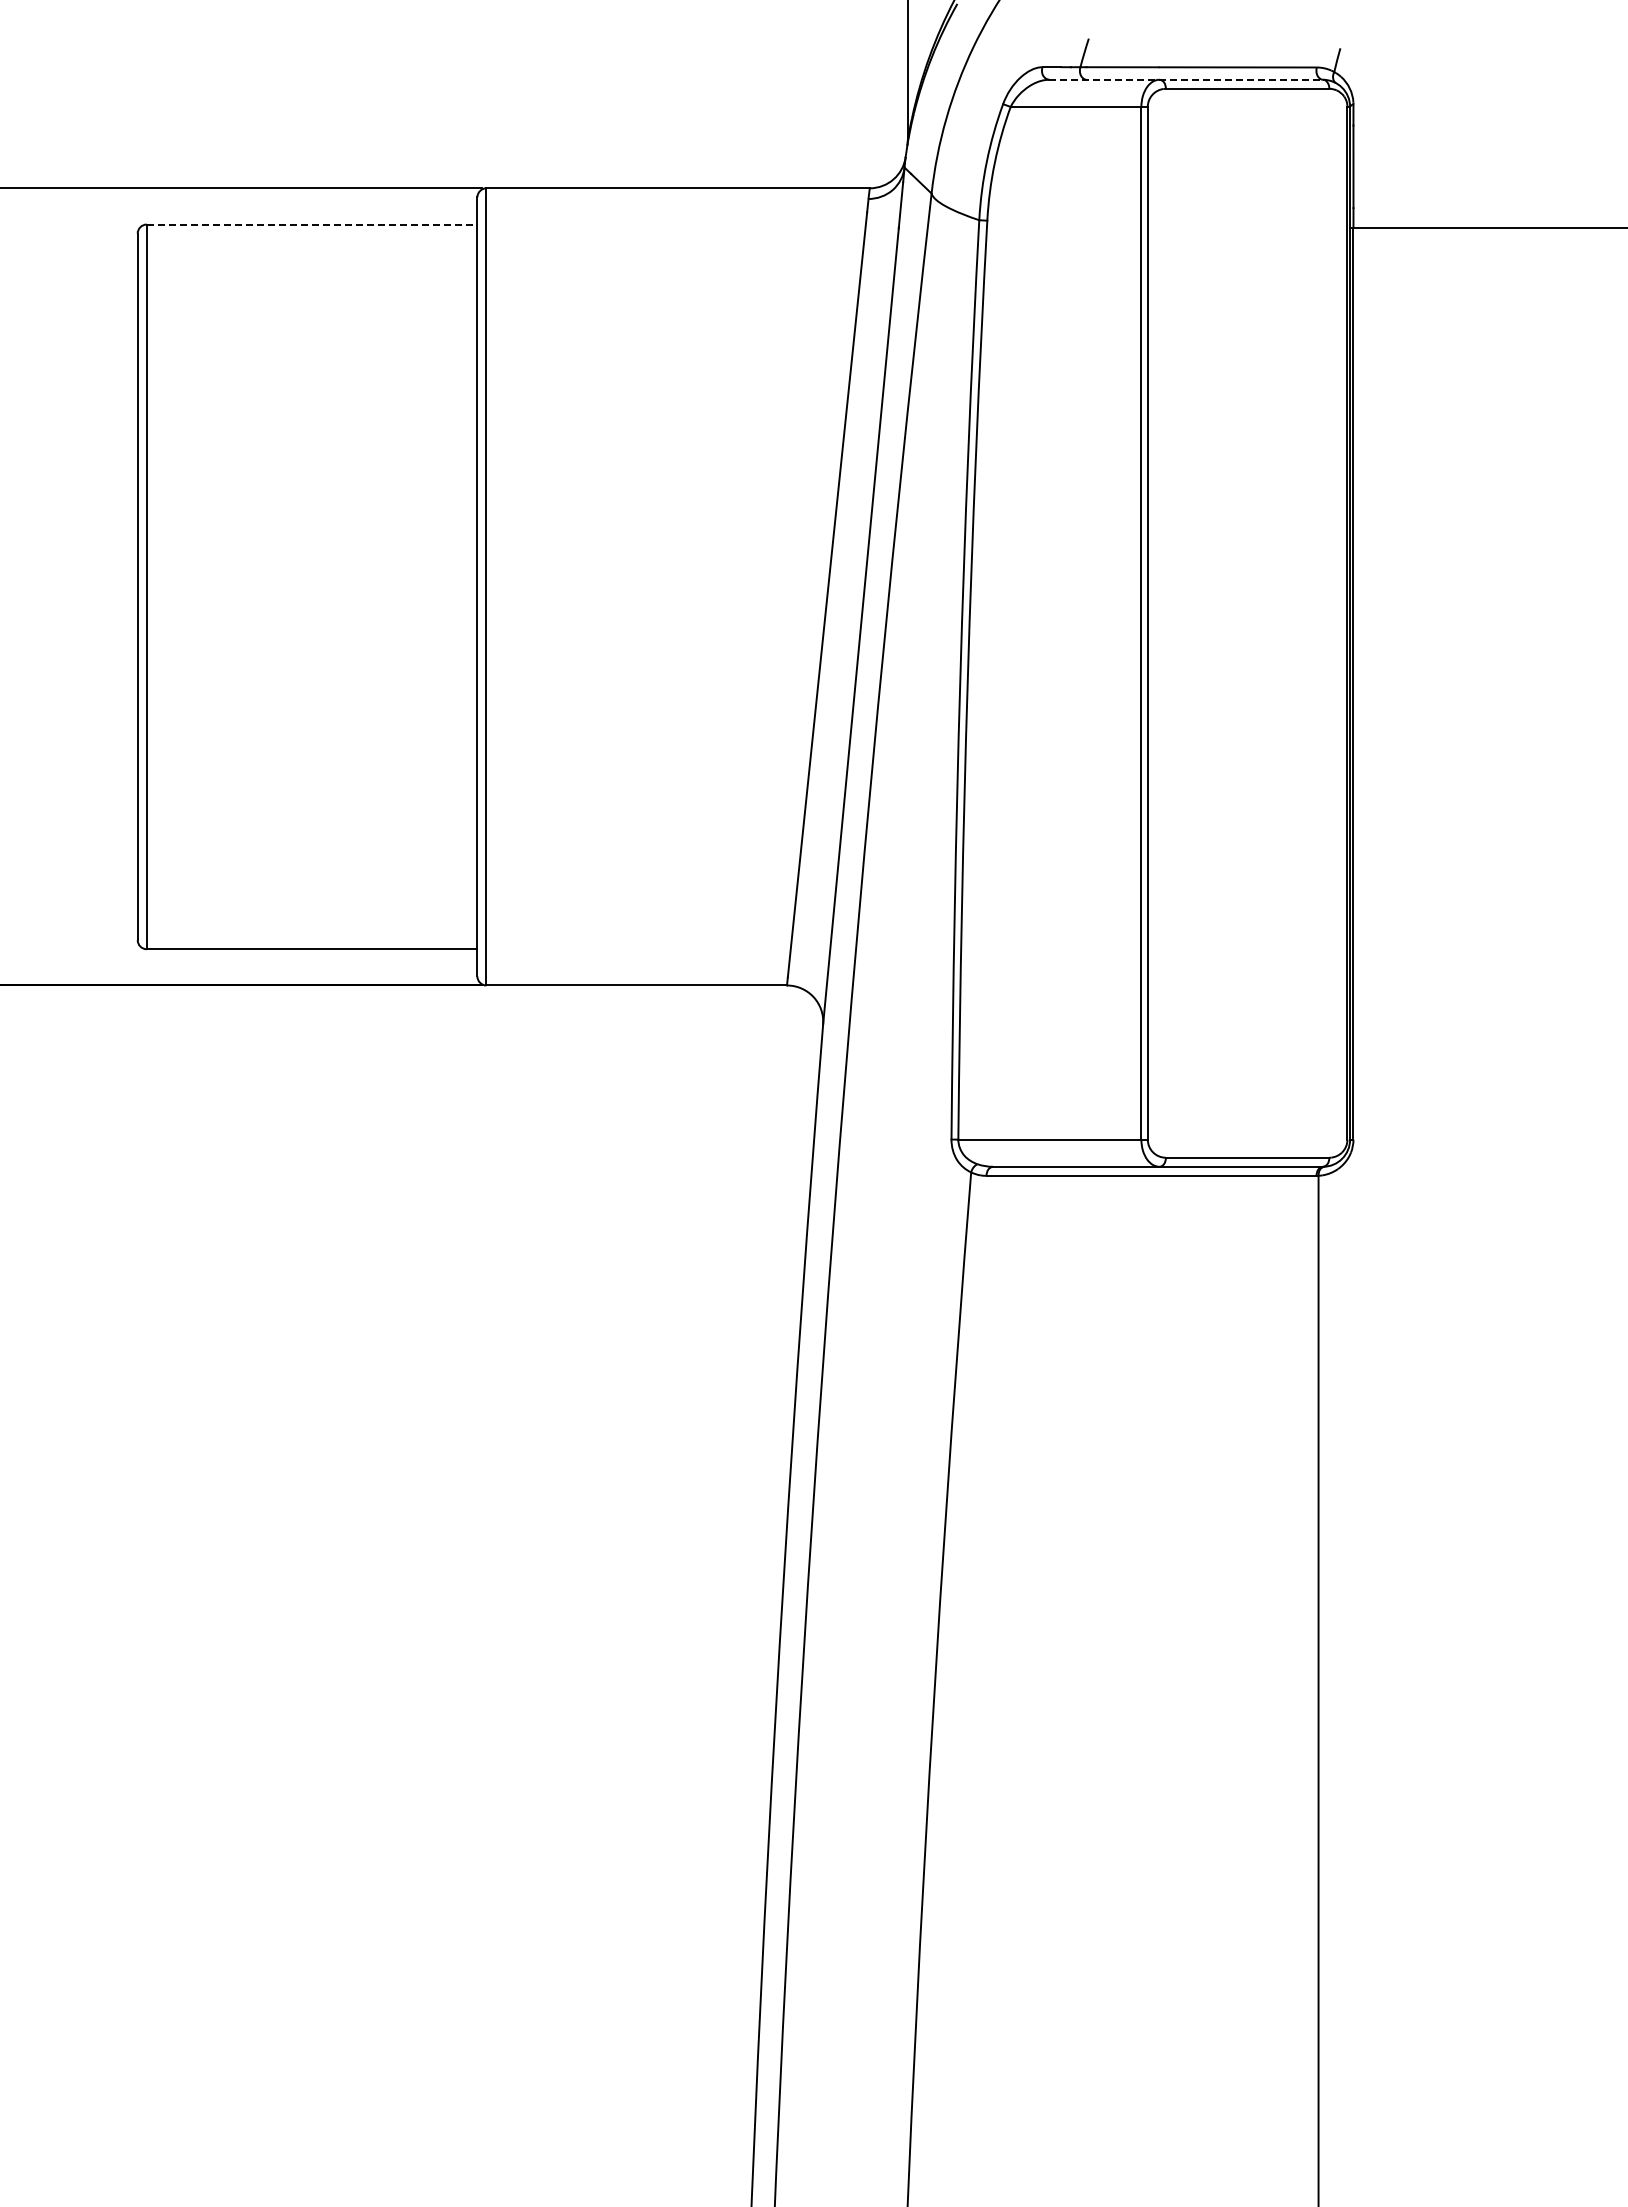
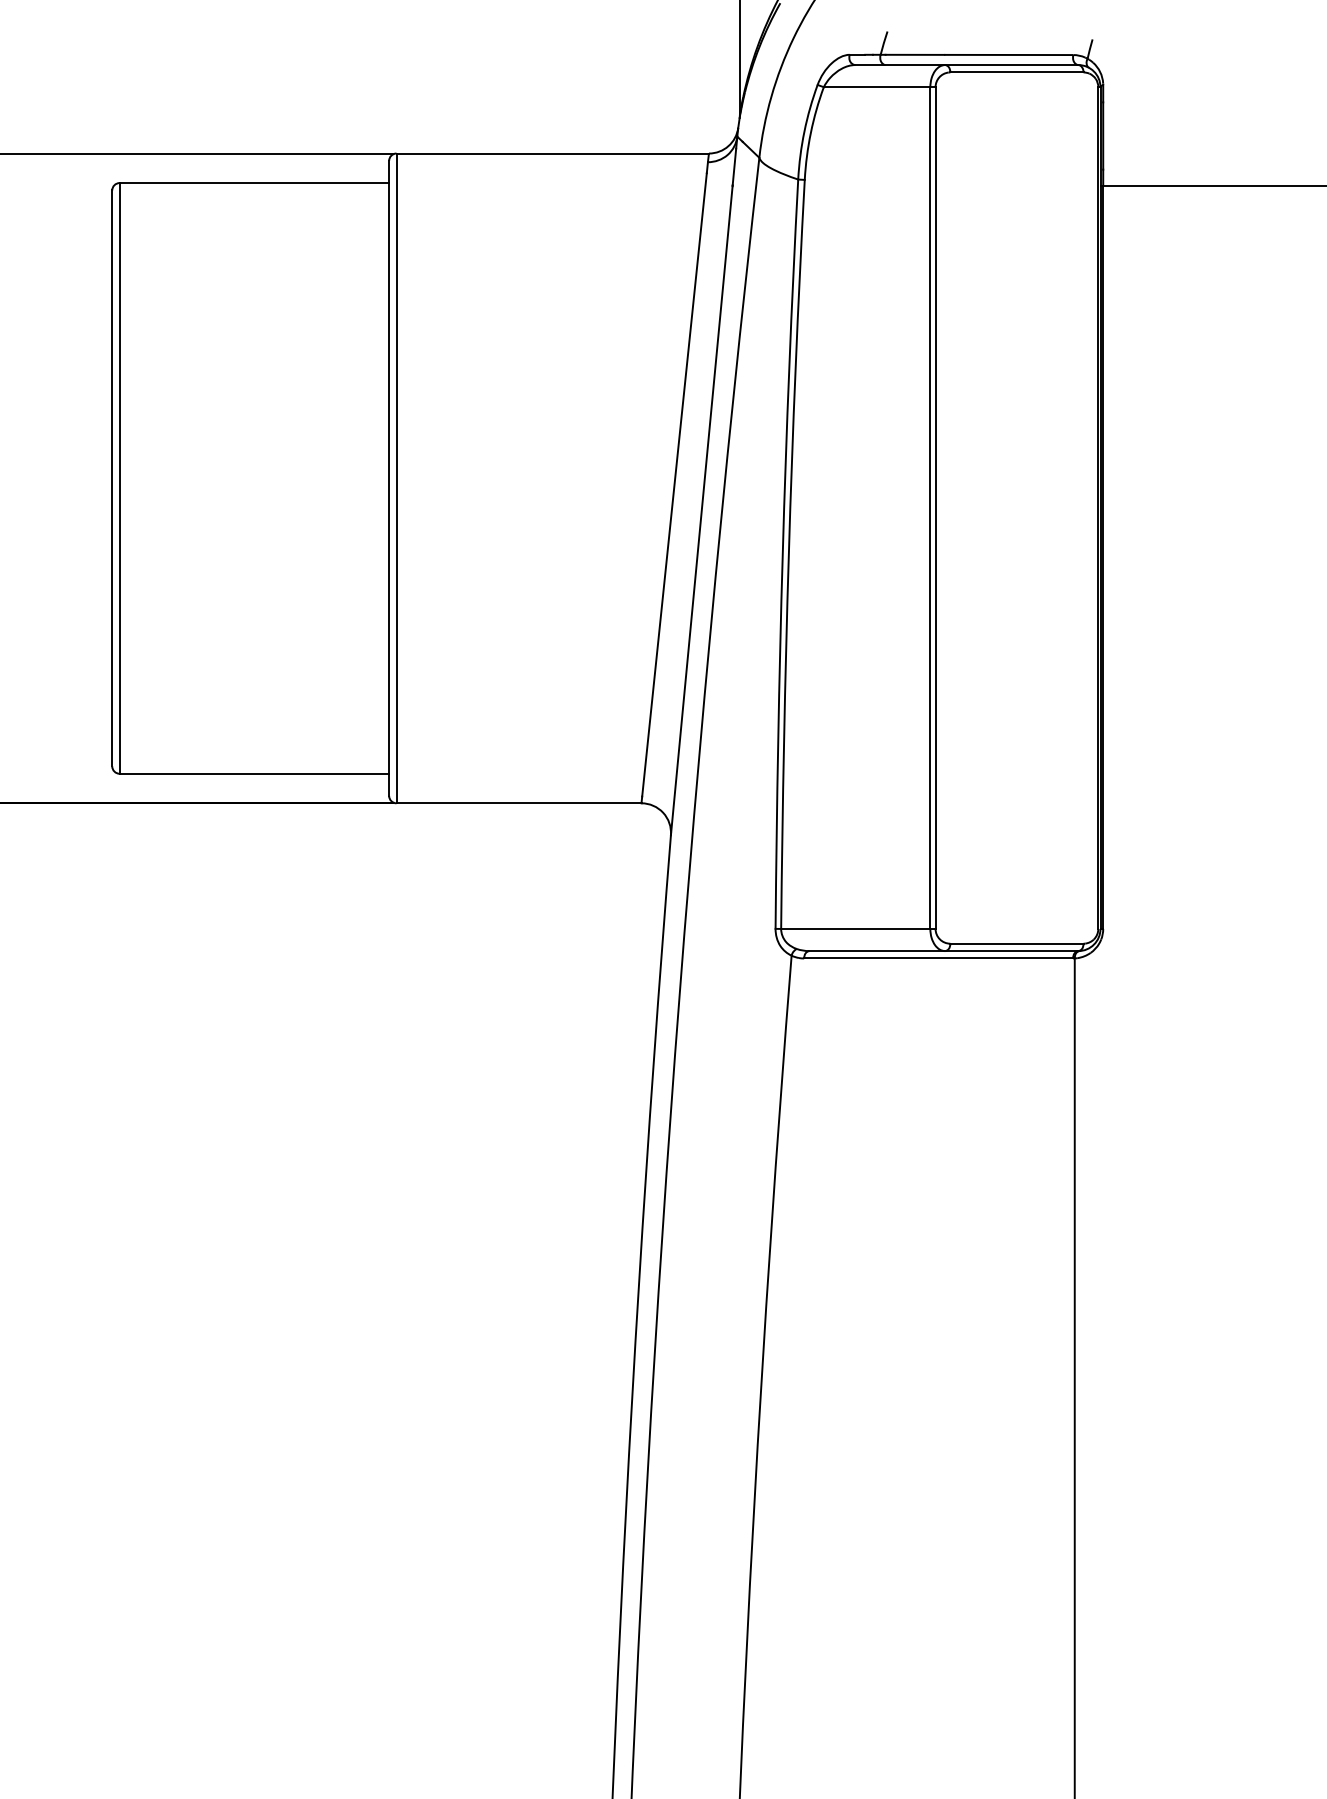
line: (1186, 79) -> (967, 64), dashed -> solid
line: (312, 224) -> (254, 183), dashed -> solid

